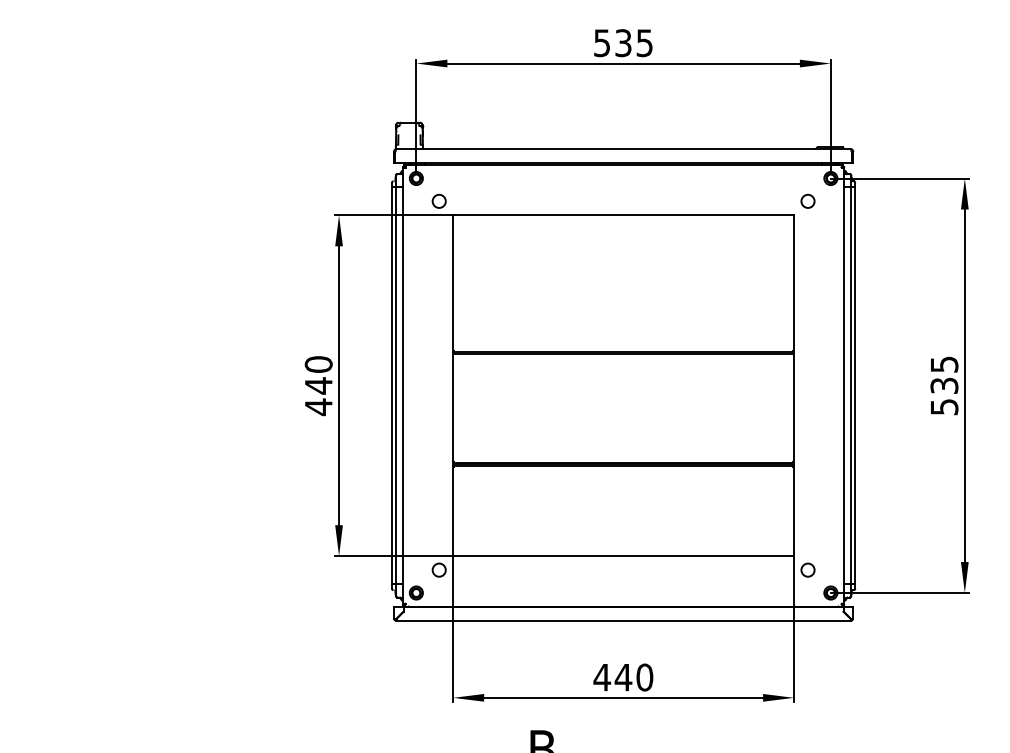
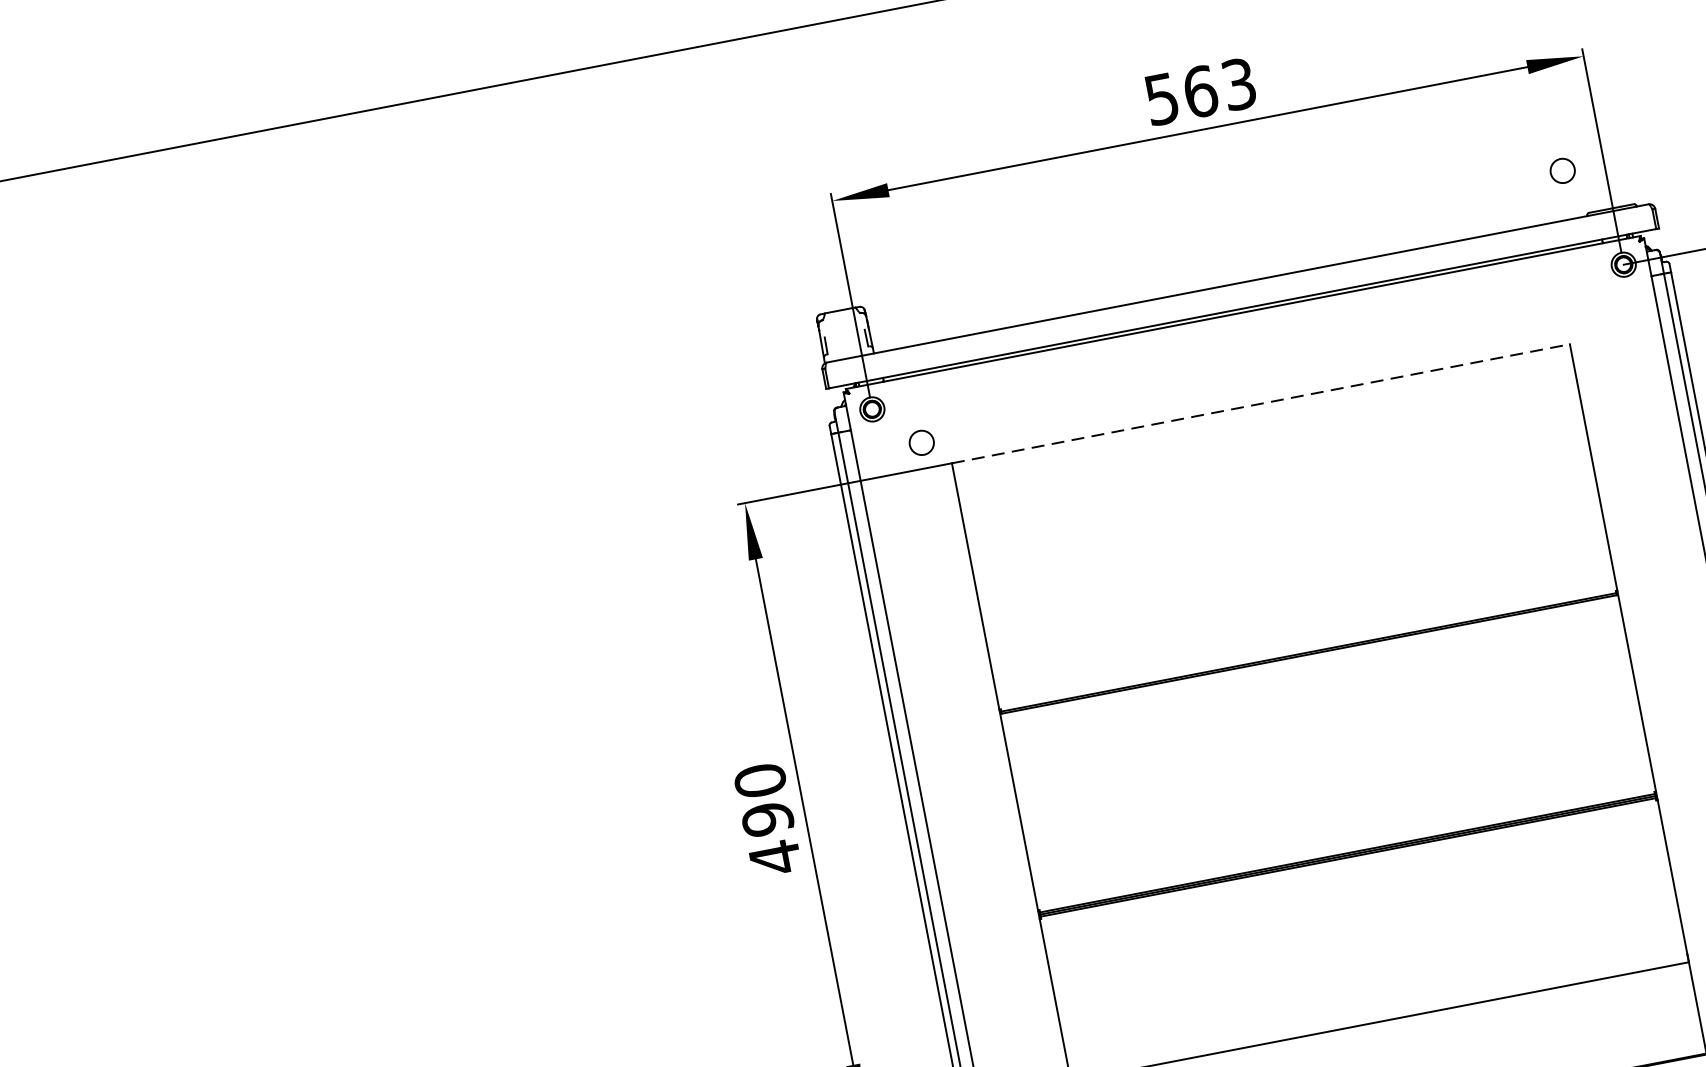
text: (633, 43) -> (1218, 88), 535 -> 563
circle: (807, 200) -> (1561, 169), moved
line: (624, 215) -> (1262, 403), solid -> dashed
text: (318, 385) -> (767, 818), 440 -> 490

